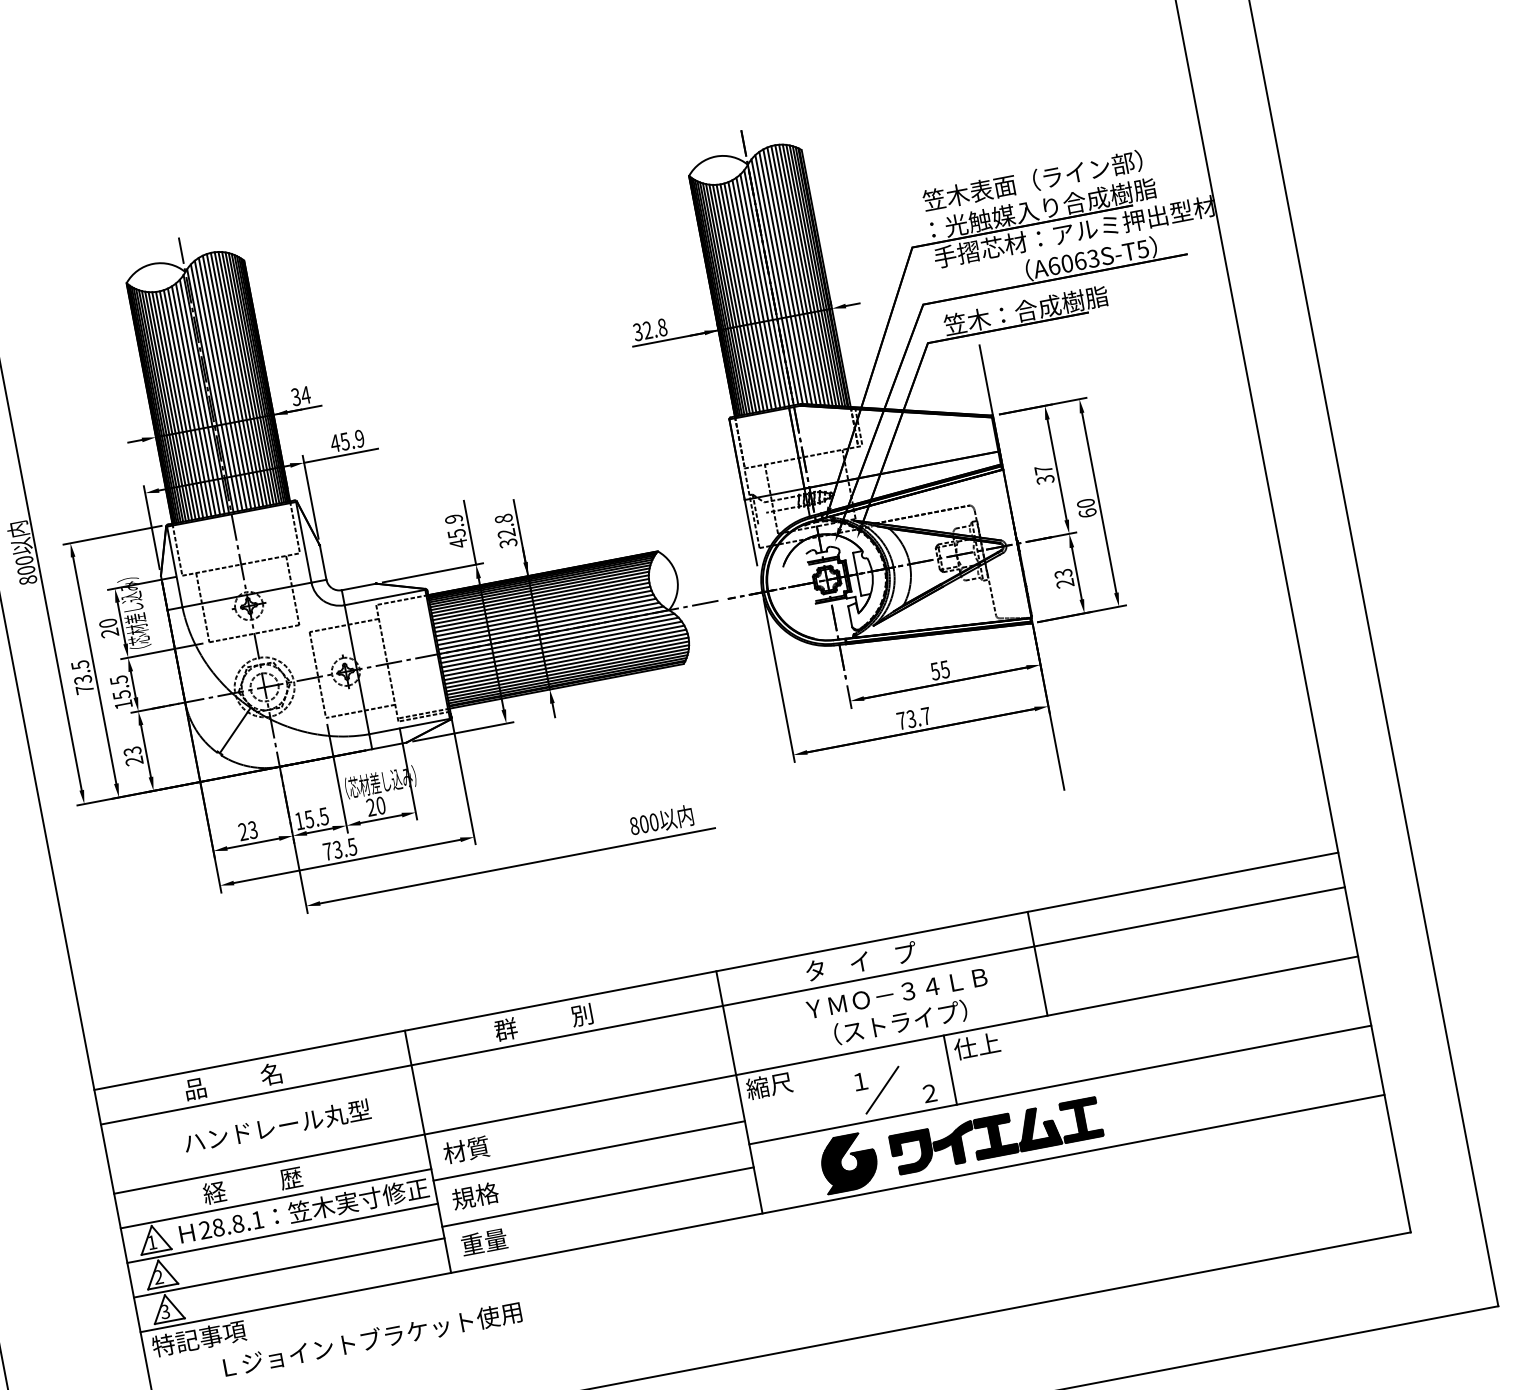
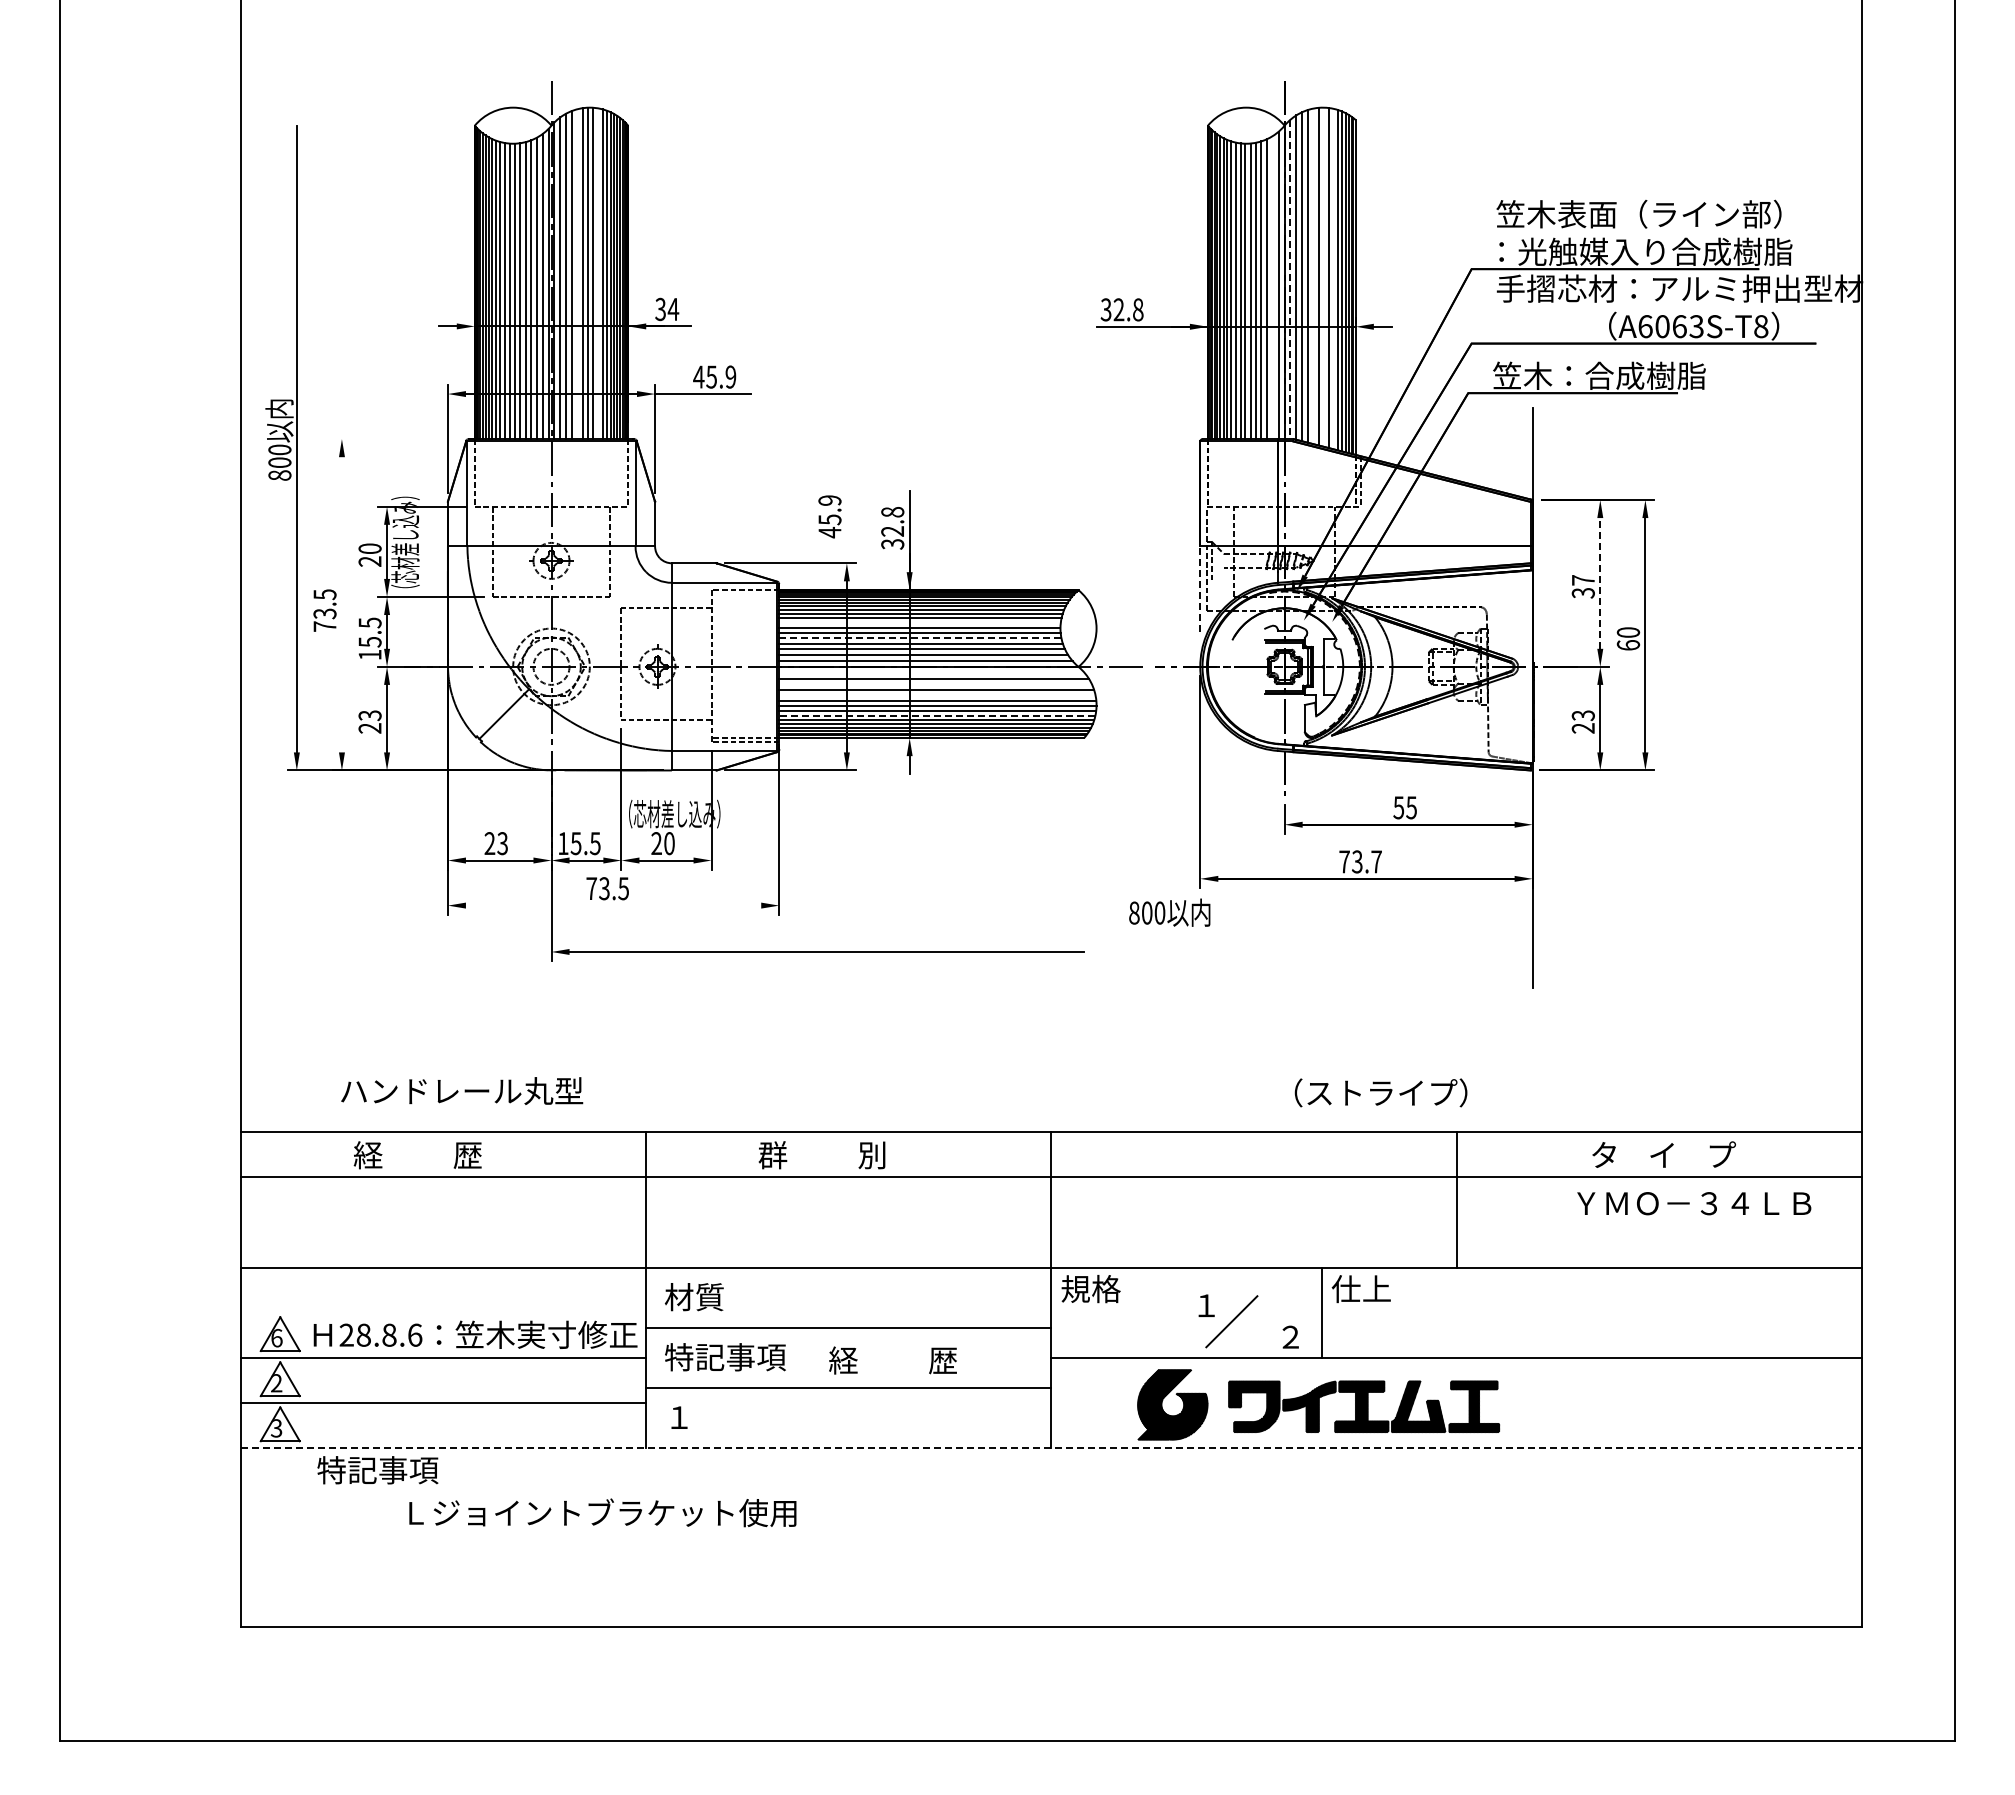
text: (1142, 249) -> (1760, 326), A6063S-T5 -> A6063S-T8
line: (799, 274) -> (1323, 276), removed
line: (807, 274) -> (1333, 278), removed
line: (792, 276) -> (1313, 276), removed
line: (774, 281) -> (1290, 279), solid -> dashed
line: (762, 290) -> (1272, 287), removed
line: (242, 378) -> (597, 273), removed
line: (227, 382) -> (577, 274), removed
line: (1057, 469) -> (1600, 582), solid -> dashed
line: (469, 532) -> (846, 521), removed
line: (751, 532) -> (1200, 589), solid -> dashed
line: (112, 535) -> (396, 439), removed
line: (540, 599) -> (919, 622), removed
line: (542, 611) -> (919, 638), solid -> dashed
line: (556, 636) -> (931, 672), removed
line: (561, 644) -> (935, 684), removed
line: (564, 652) -> (937, 695), removed
line: (567, 668) -> (936, 715), solid -> dashed
line: (94, 670) -> (341, 604), removed
text: (661, 820) -> (1169, 912), moved
line: (347, 861) -> (613, 905), removed
text: (860, 961) -> (1663, 1154), moved
text: (897, 993) -> (1694, 1203), moved
text: (900, 1022) -> (1380, 1092), moved
text: (233, 1081) -> (417, 1155), 品          名 -> 経          歴
text: (769, 1085) -> (1090, 1288), 縮尺 -> 規格
text: (277, 1125) -> (462, 1090), moved
text: (252, 1185) -> (892, 1360), moved
text: (499, 1191) -> (725, 1357), 規格 -> 特記事項
line: (275, 1198) -> (442, 1312), removed
line: (762, 1213) -> (1051, 1448), solid -> dashed
text: (257, 1219) -> (415, 1334), 28.8.1 -> 28.8.6
text: (484, 1241) -> (694, 1416), 重量 -> １
text: (151, 1242) -> (276, 1337), 1 -> 6
text: (198, 1338) -> (377, 1470), moved
text: (372, 1339) -> (602, 1512), moved

